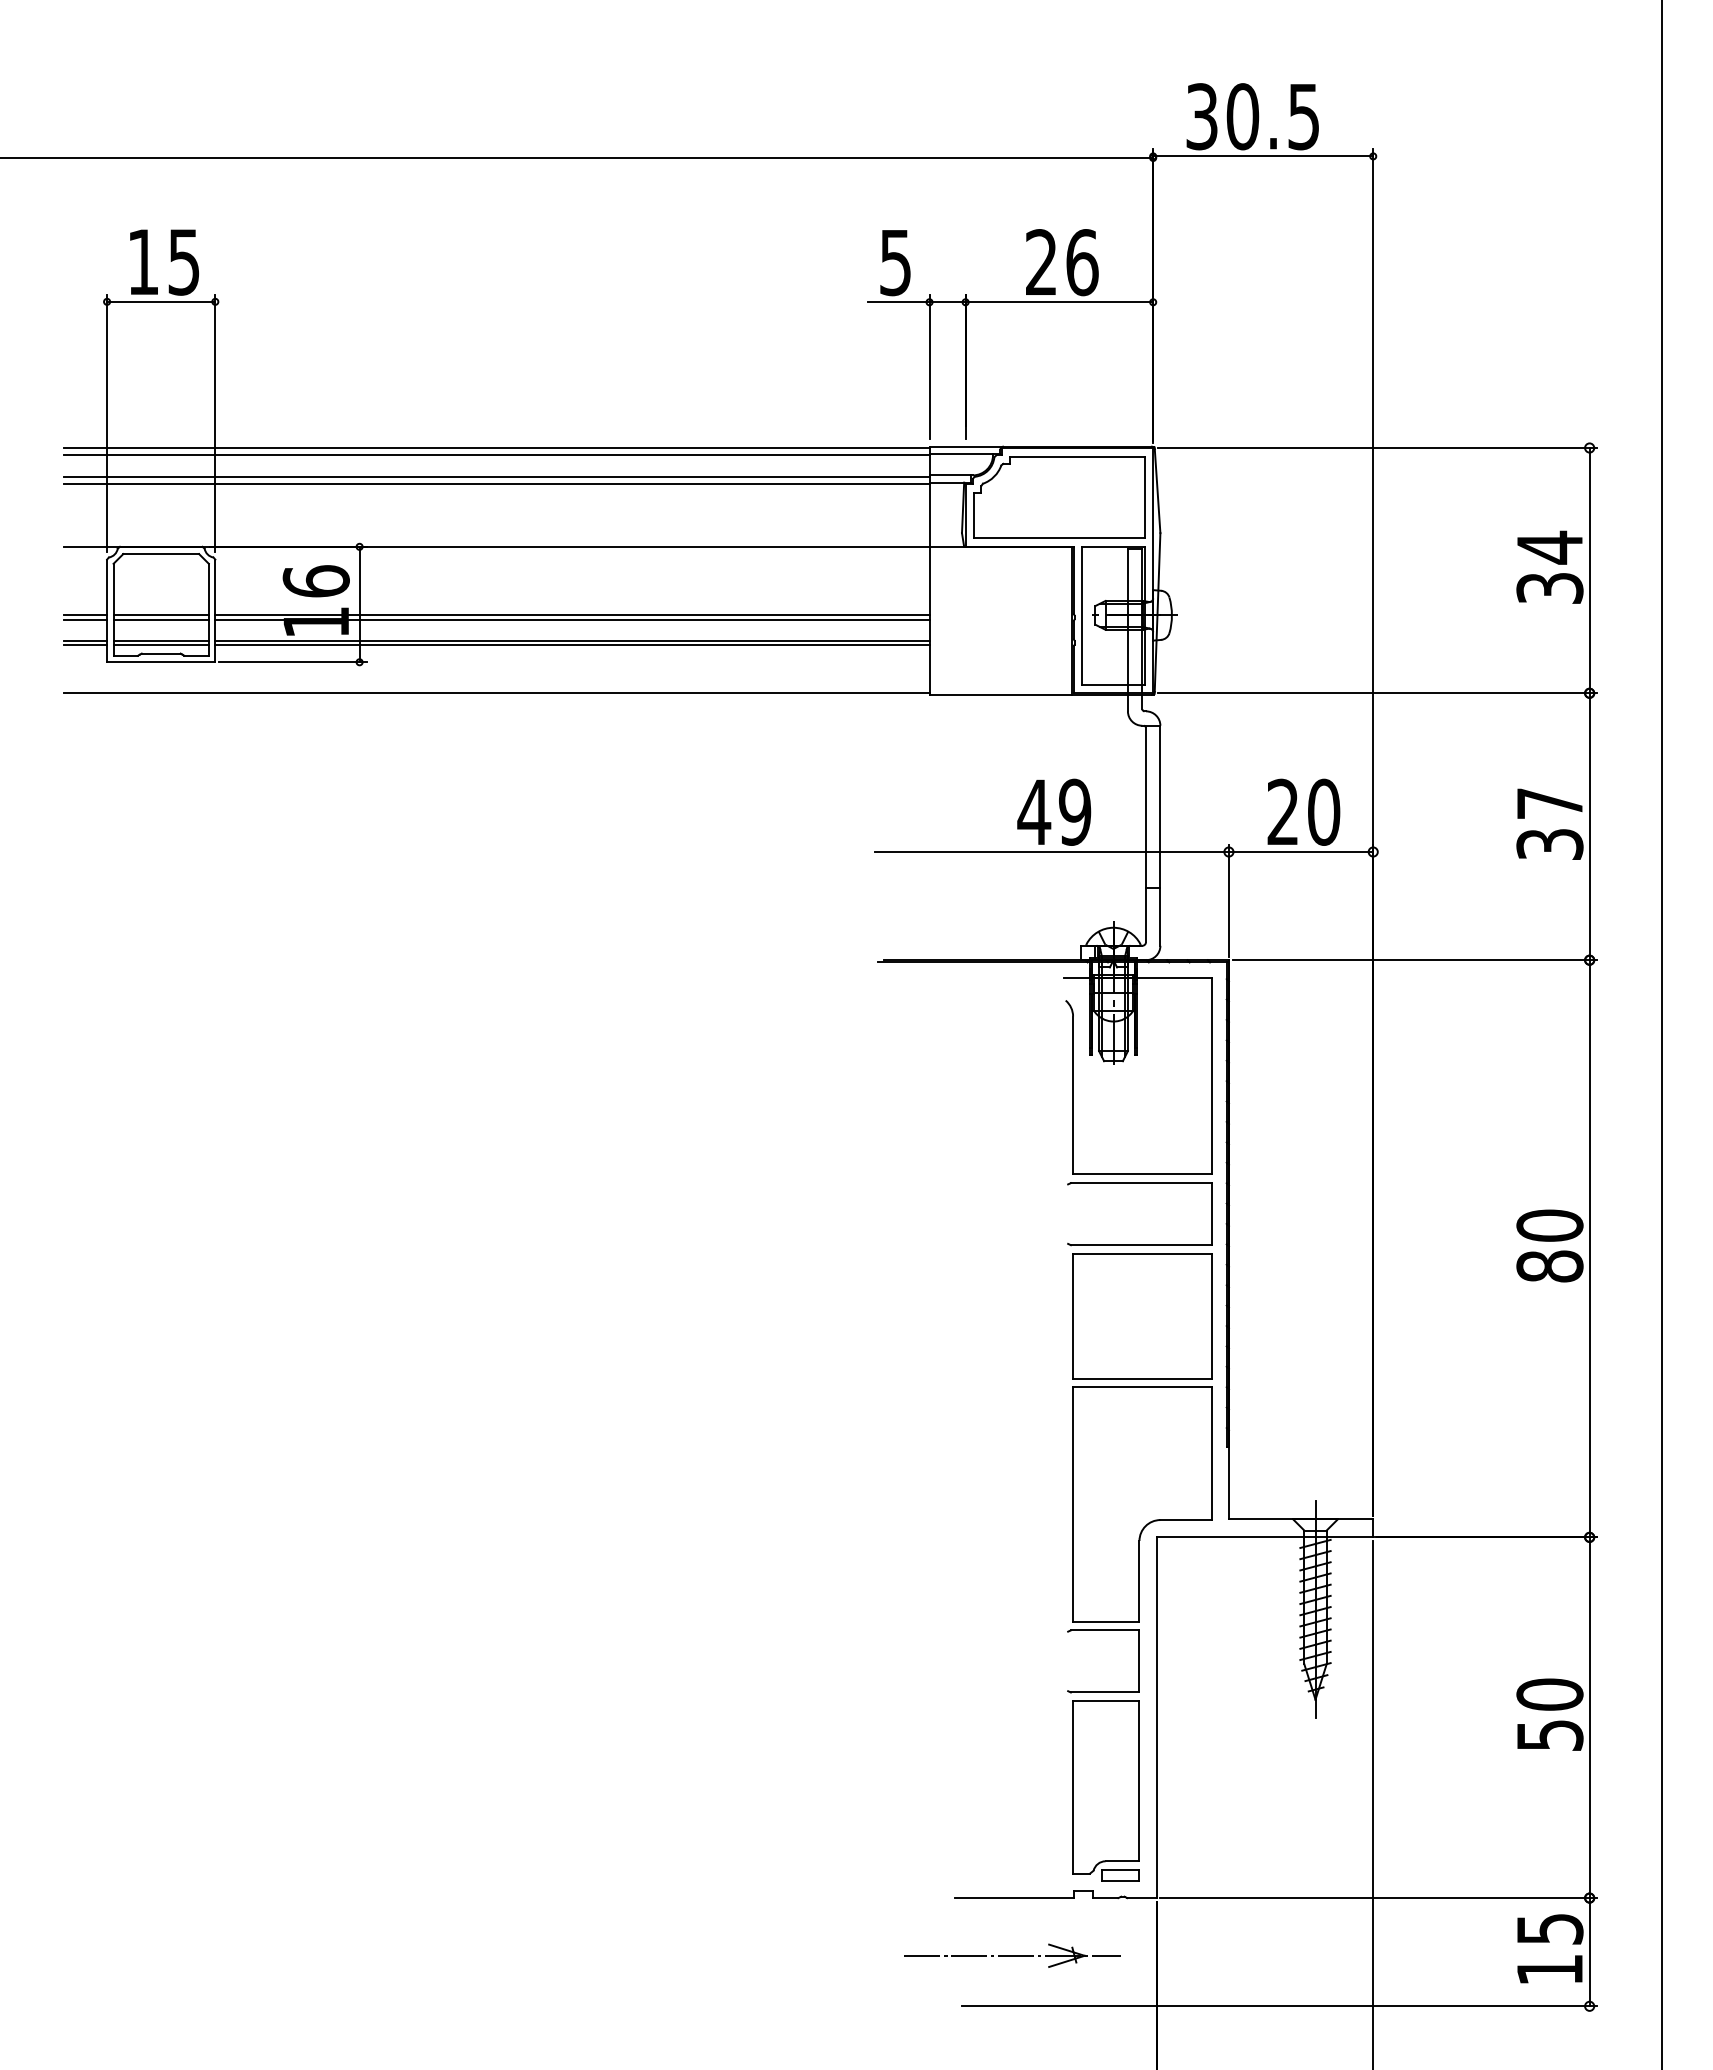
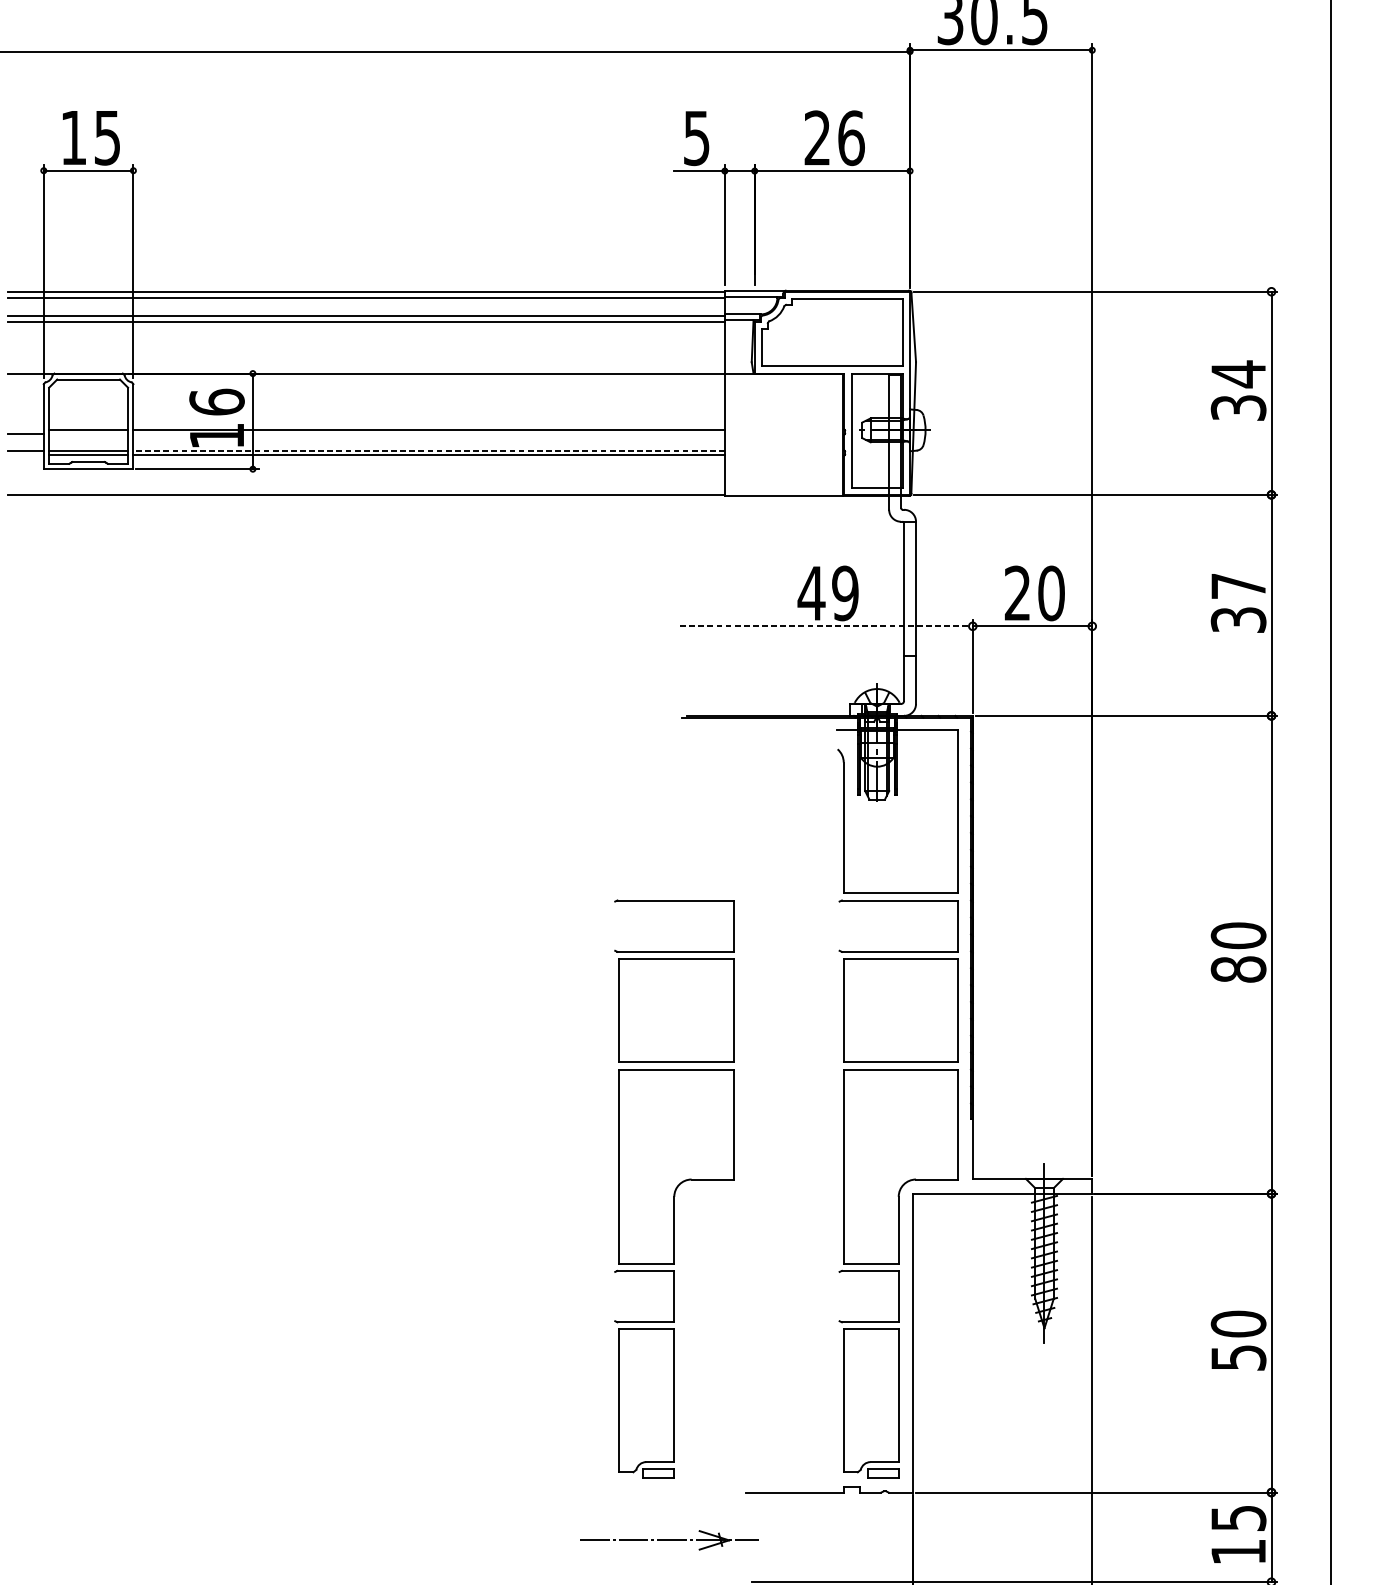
line: (85, 615) -> (25, 430), removed
line: (160, 619) -> (88, 433), removed
line: (572, 619) -> (429, 433), removed
line: (571, 640) -> (428, 451), solid -> dashed
line: (85, 644) -> (25, 454), removed
line: (1052, 852) -> (826, 626), solid -> dashed
part: (868, 1531) -> (674, 1188), added
part: (1012, 1955) -> (669, 1540), moved

